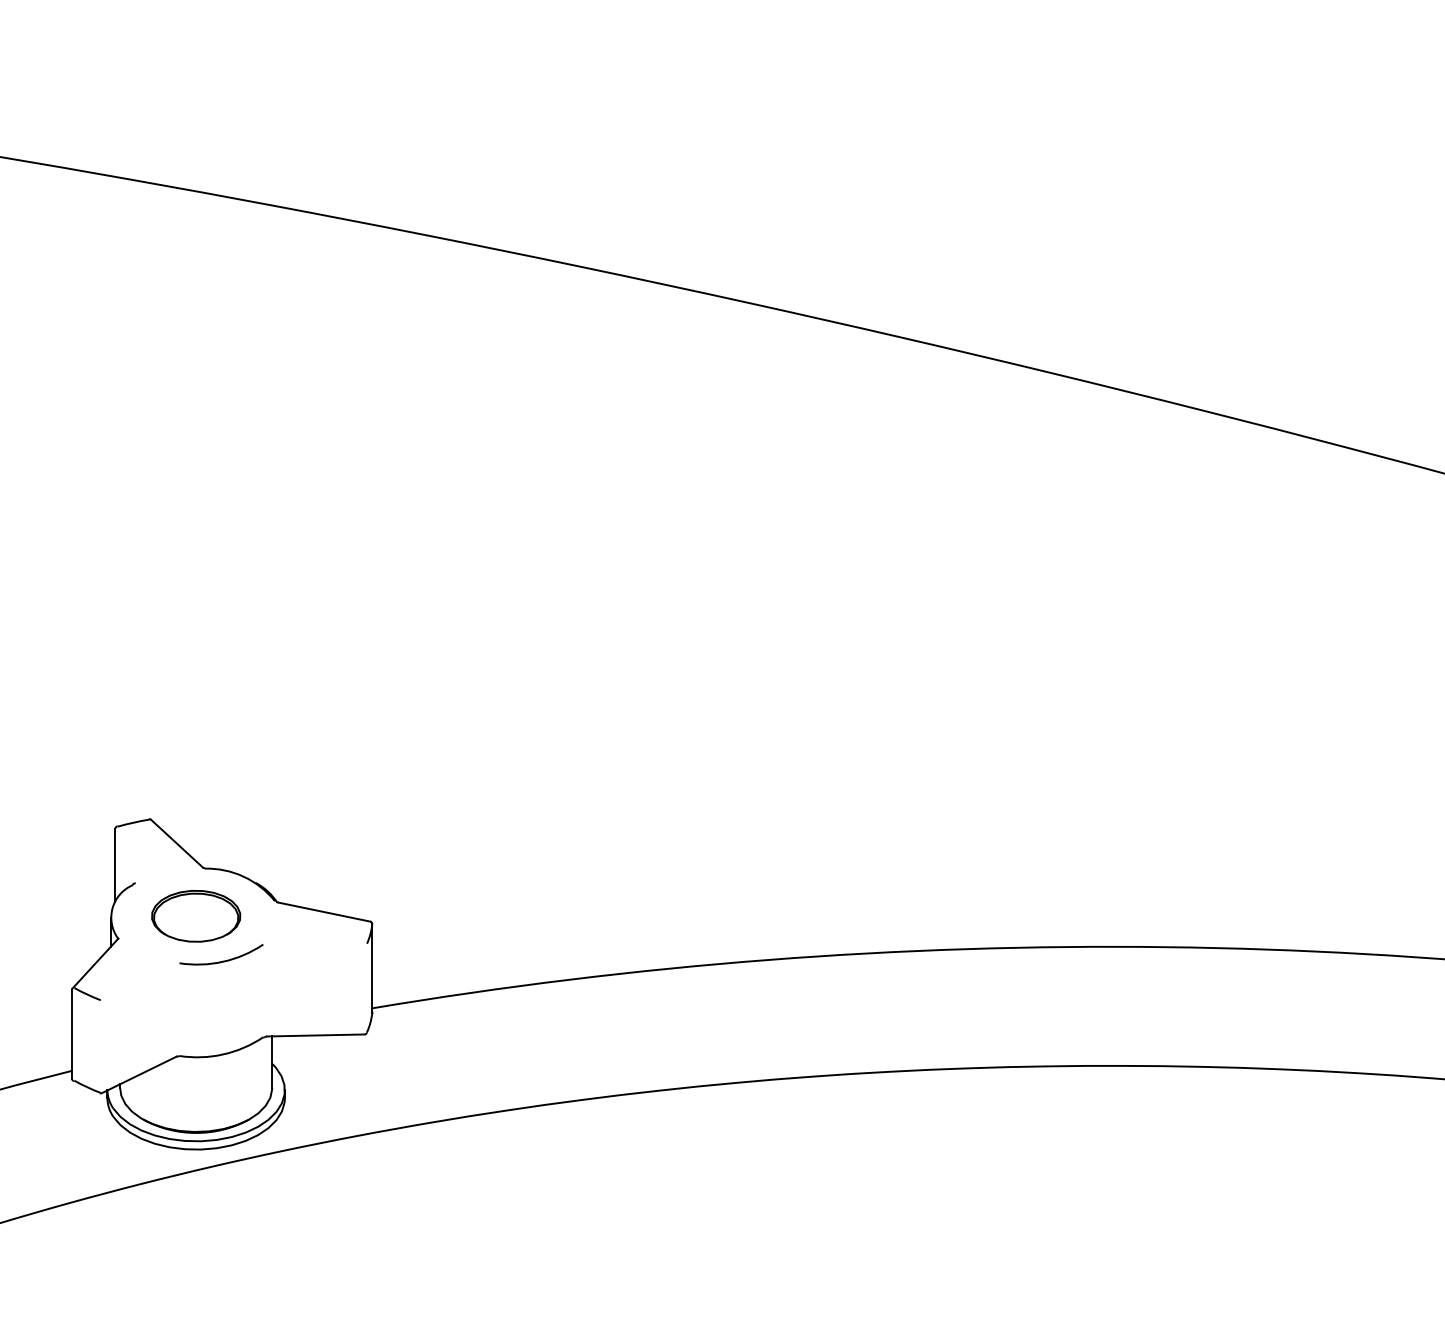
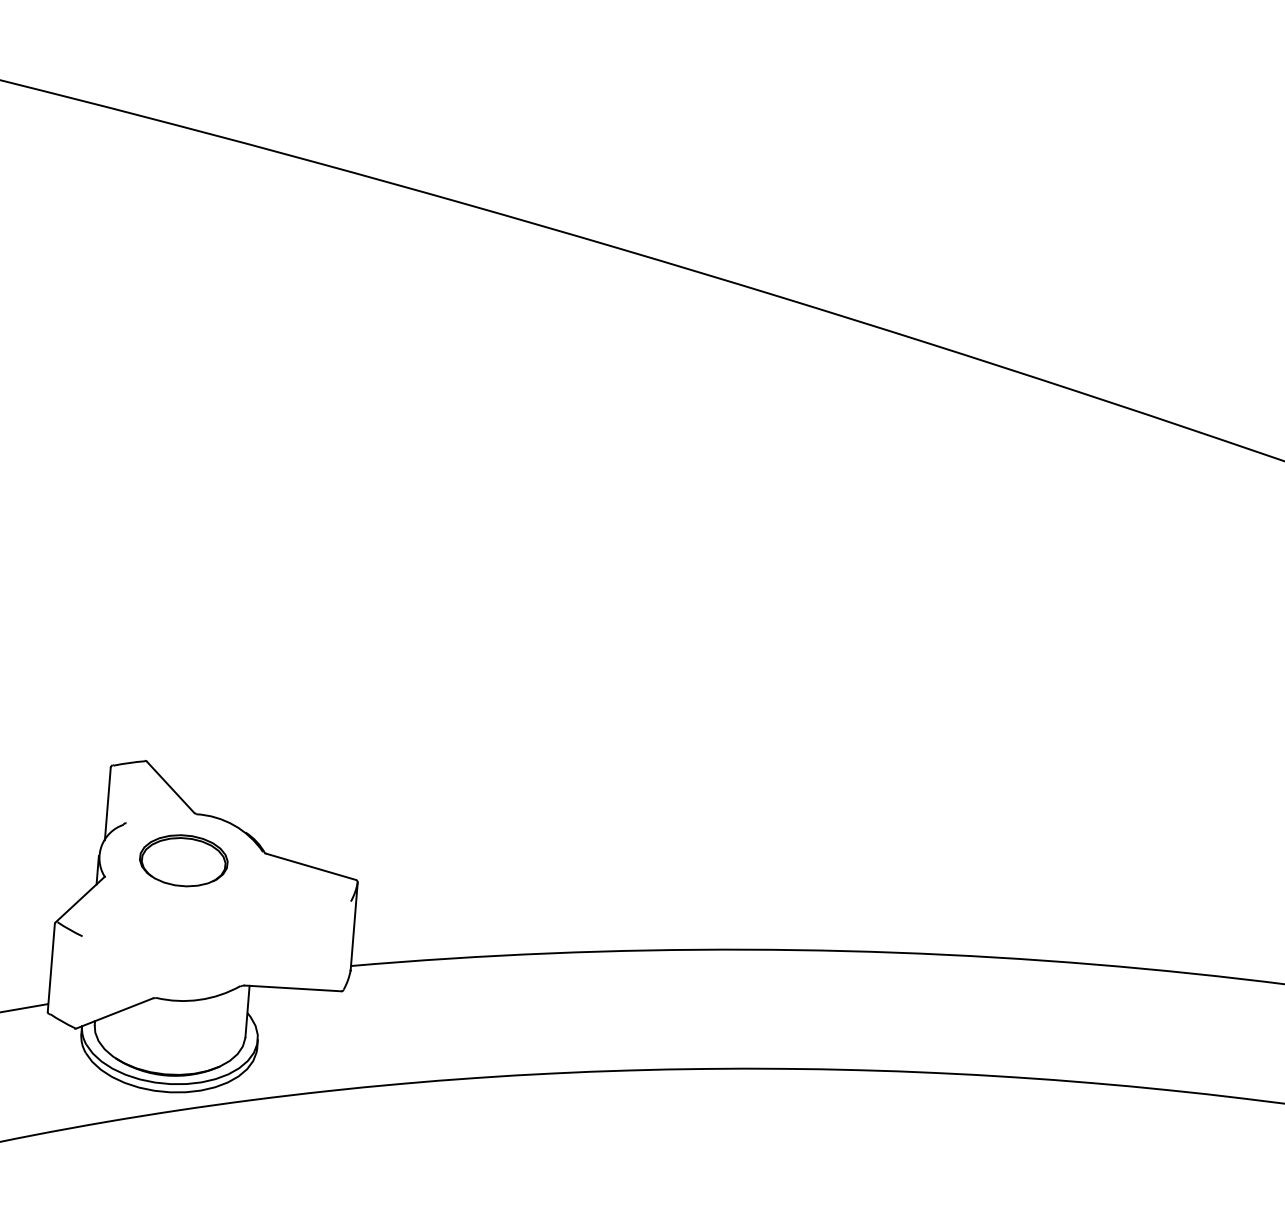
arc: (222, 960) -> (206, 906), removed

